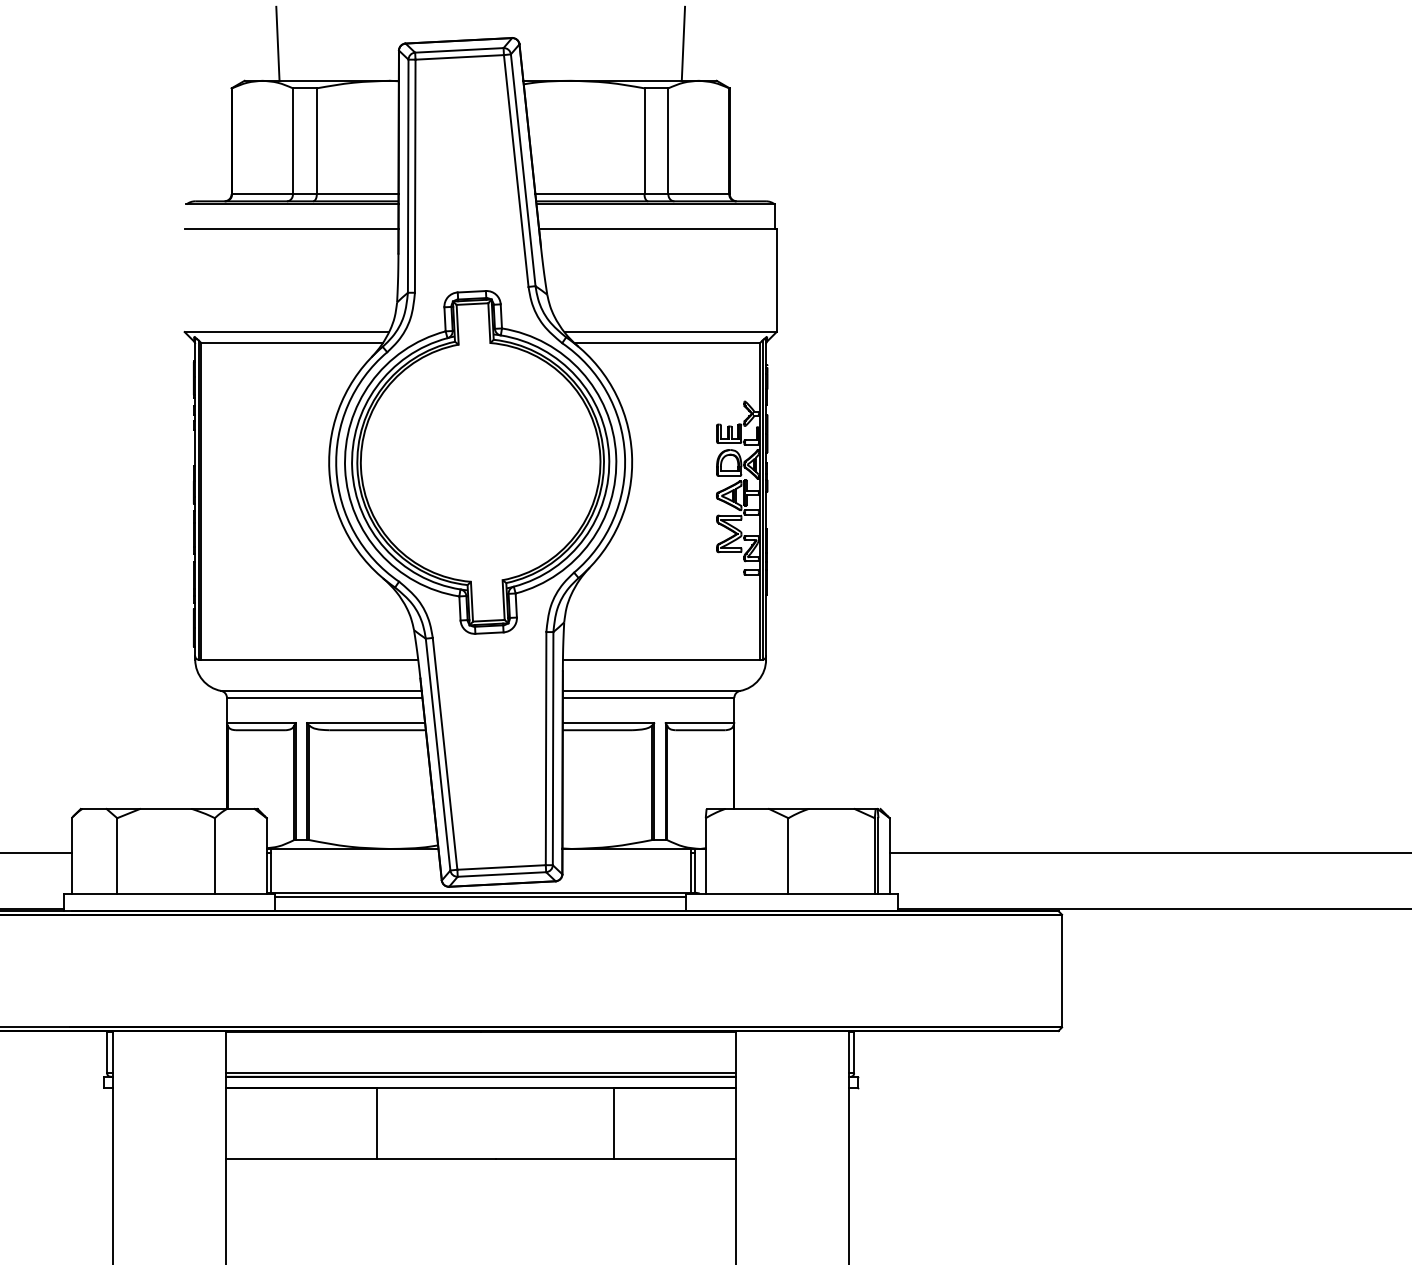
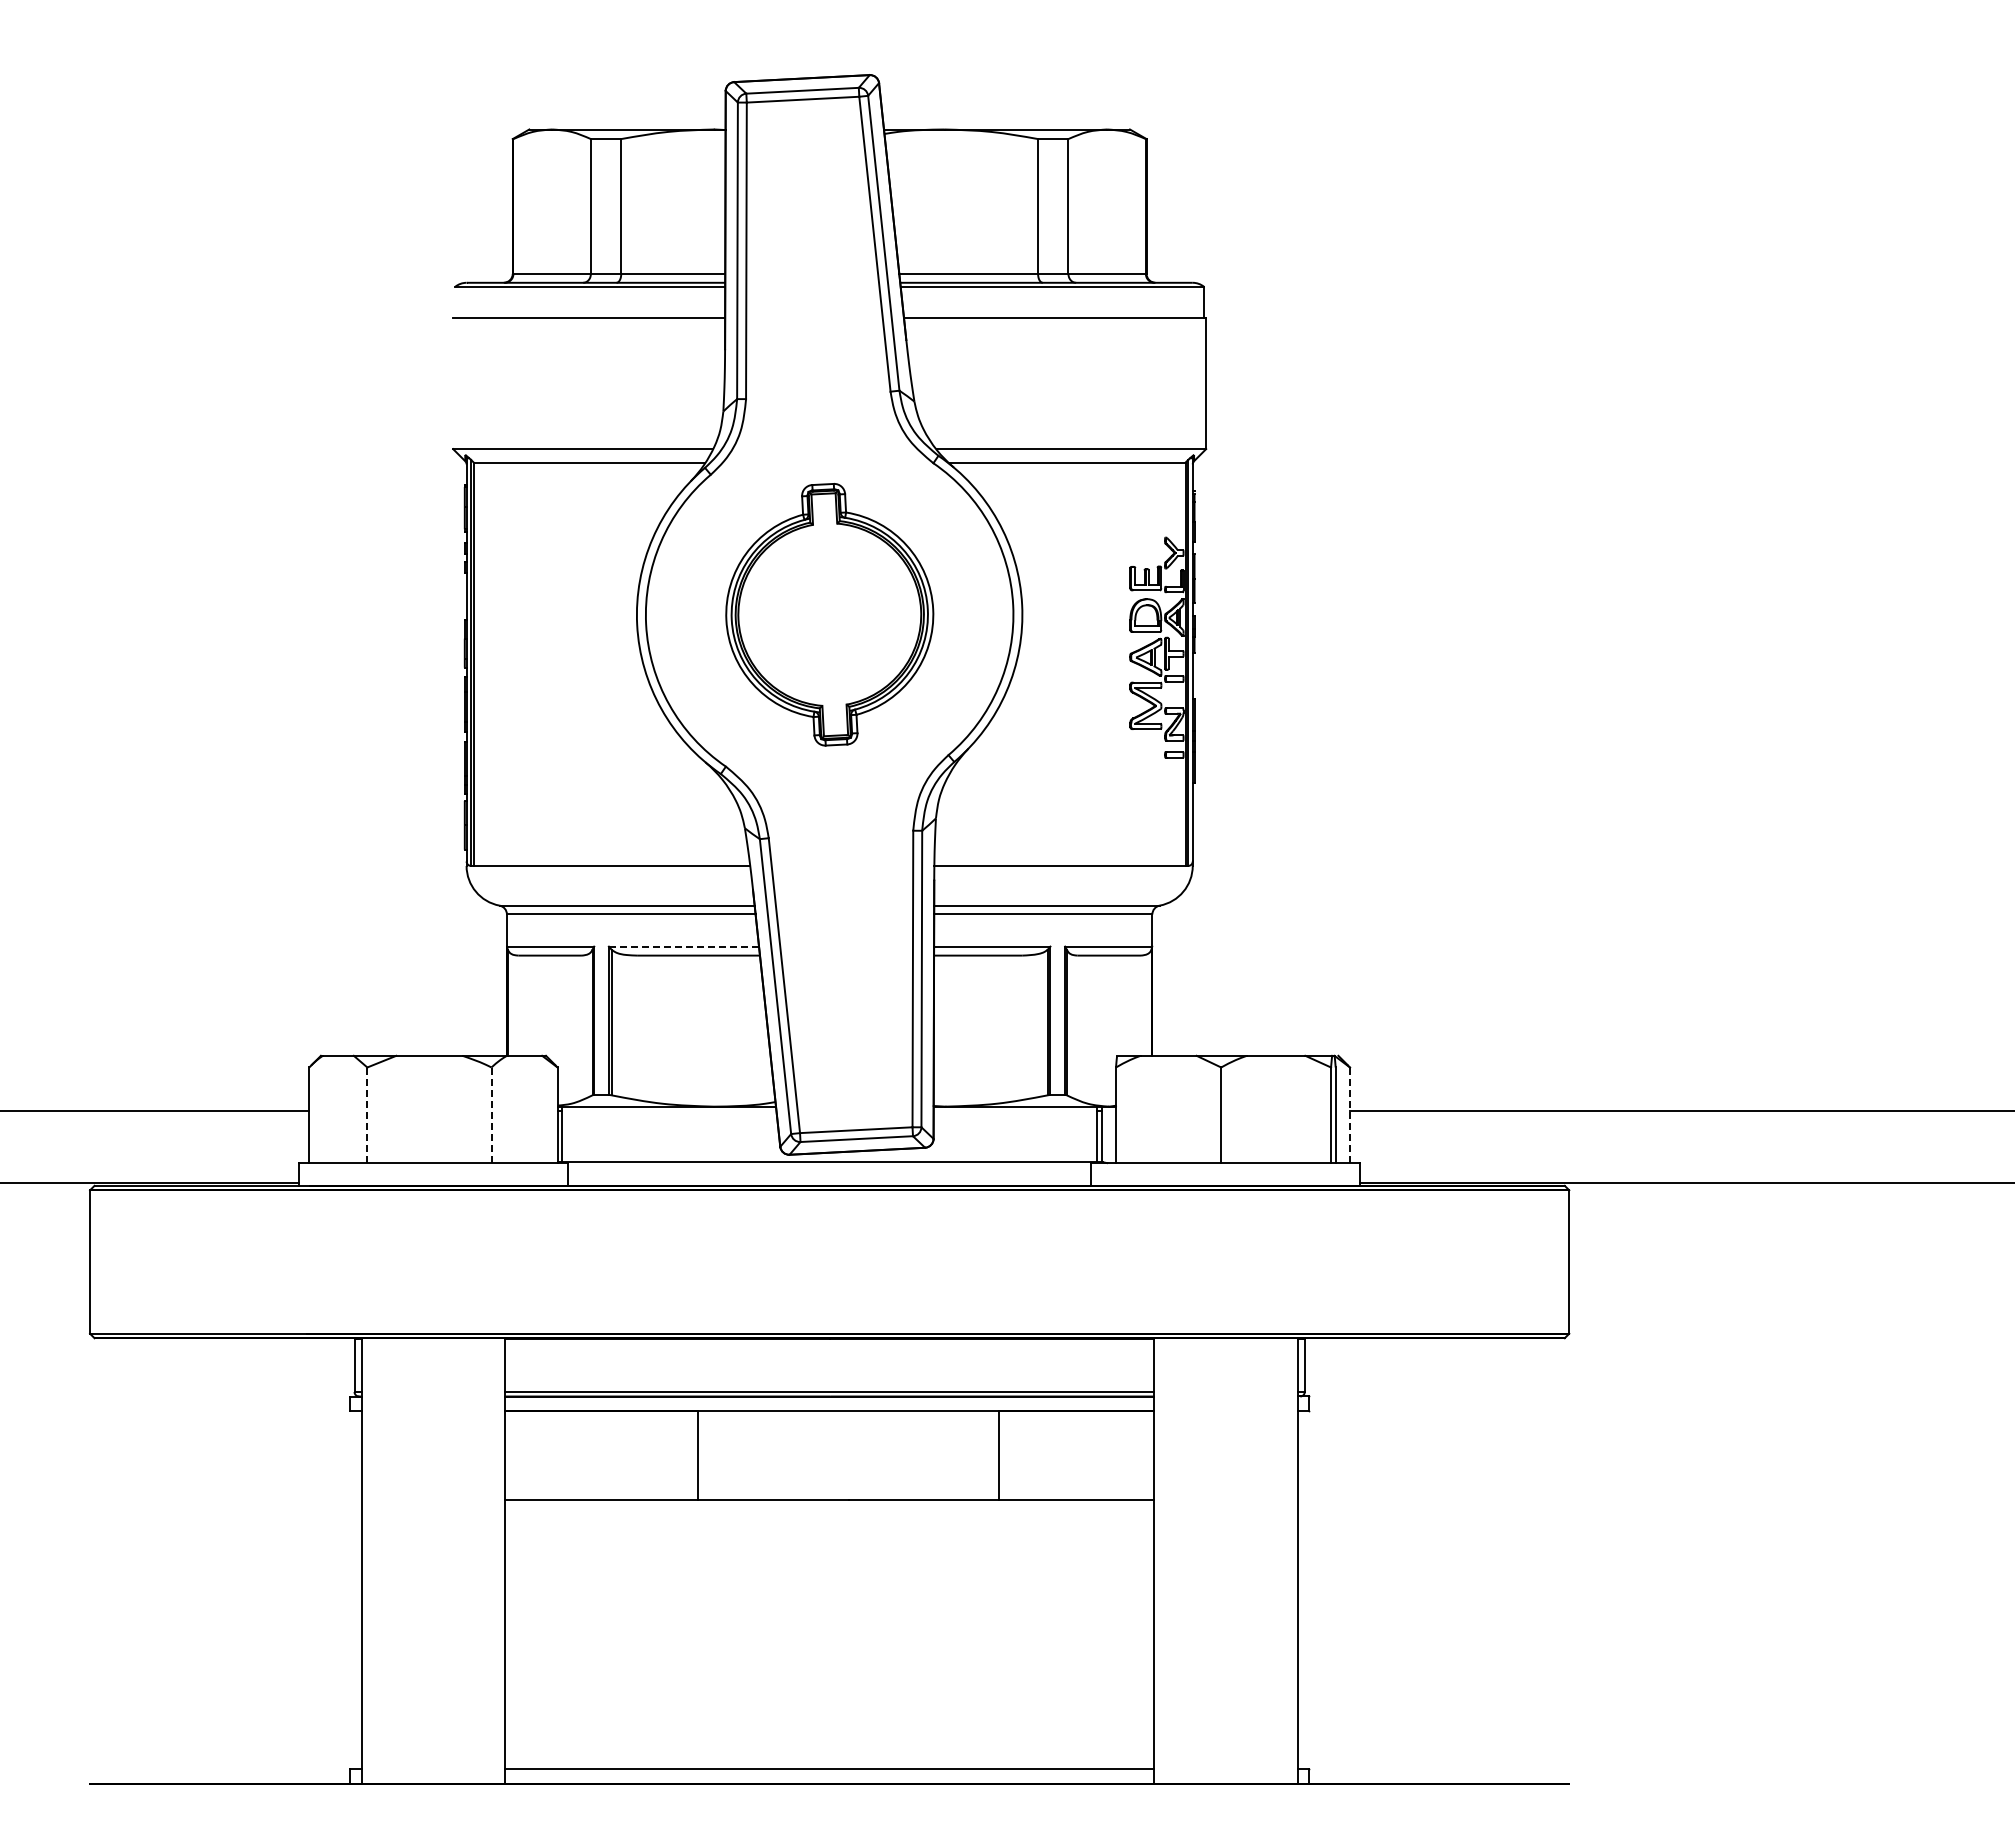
line: (277, 43) -> (571, 82), removed
line: (683, 43) -> (1087, 82), removed
part: (480, 462) -> (829, 614), size x0.6
line: (366, 723) -> (684, 946), solid -> dashed
line: (117, 855) -> (367, 1115), solid -> dashed
line: (214, 855) -> (491, 1115), solid -> dashed
line: (889, 855) -> (1349, 1115), solid -> dashed
line: (480, 896) -> (829, 1167), removed

